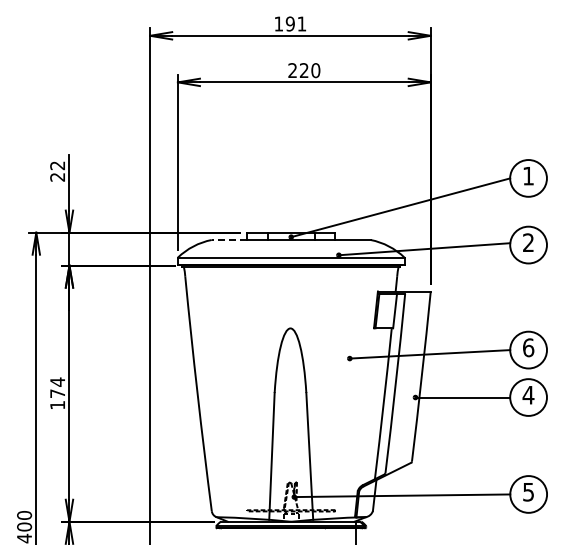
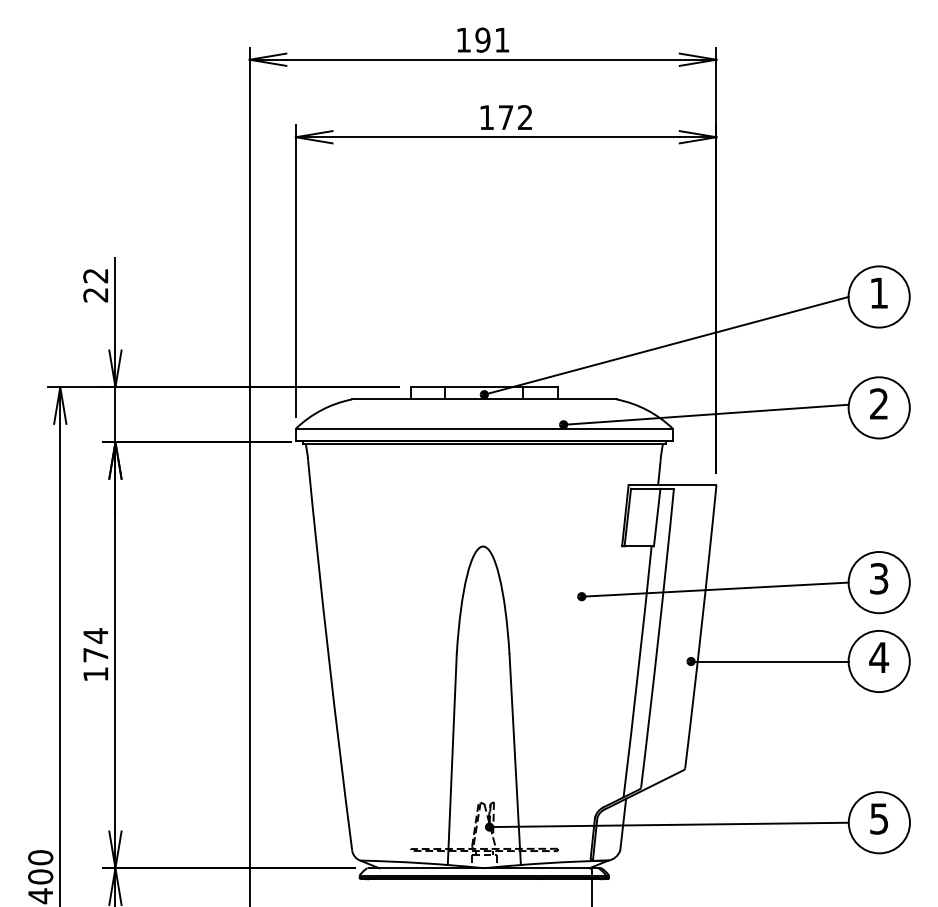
text: (304, 70) -> (506, 117), 220 -> 172
line: (229, 240) -> (381, 400), dashed -> solid
text: (528, 347) -> (879, 578), 6 -> 3

